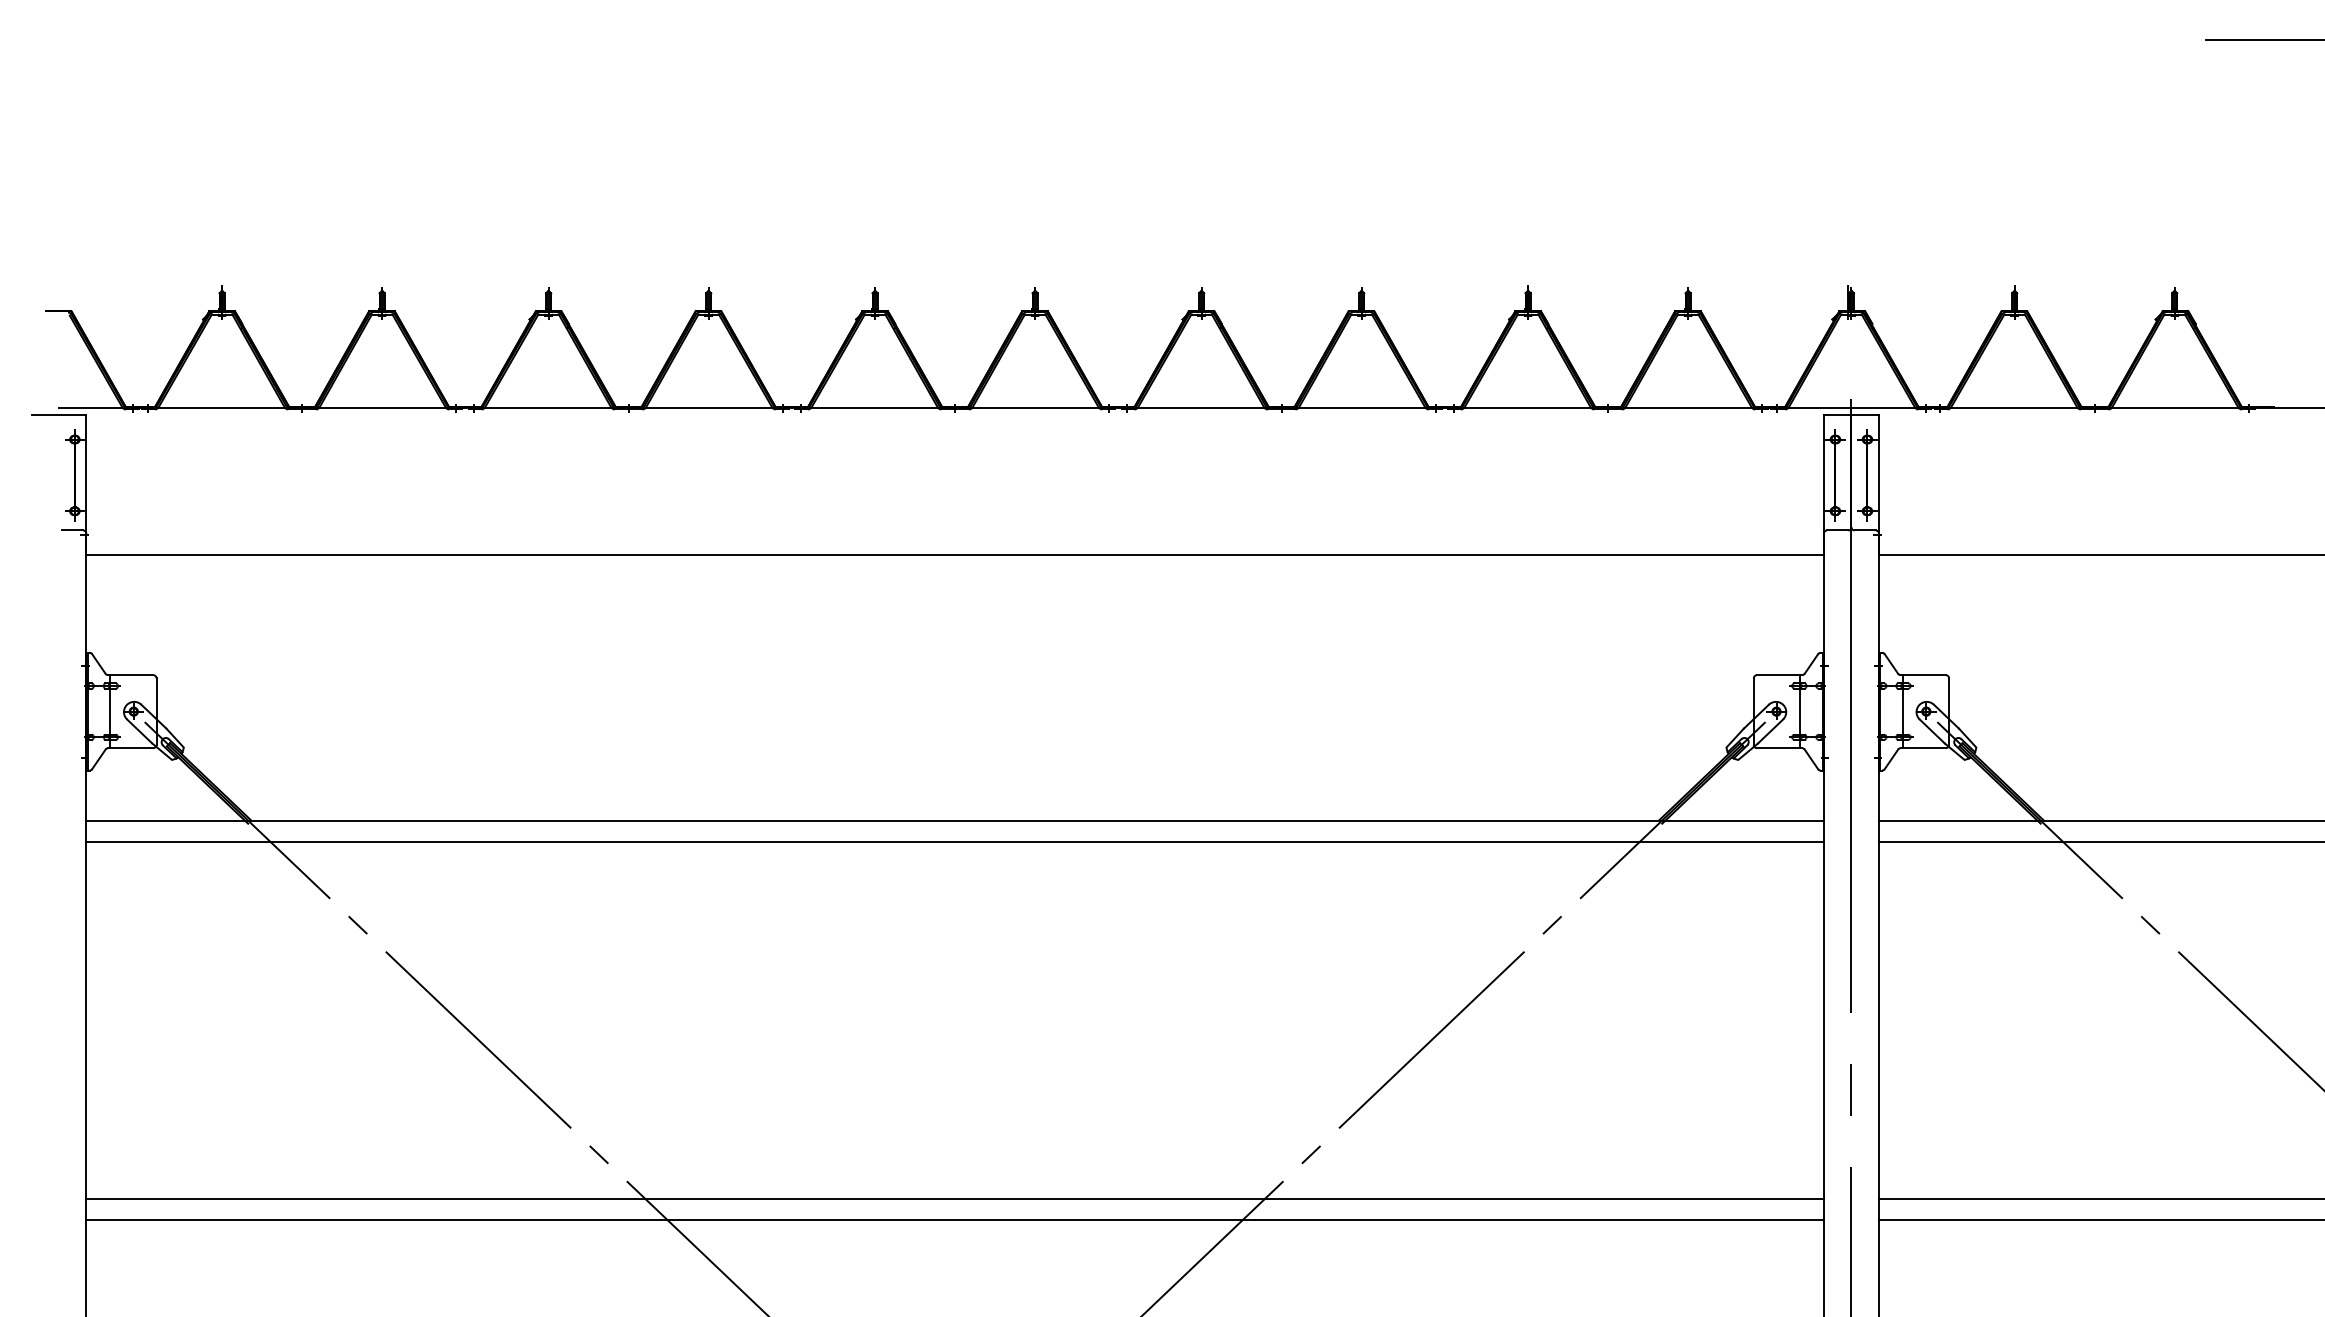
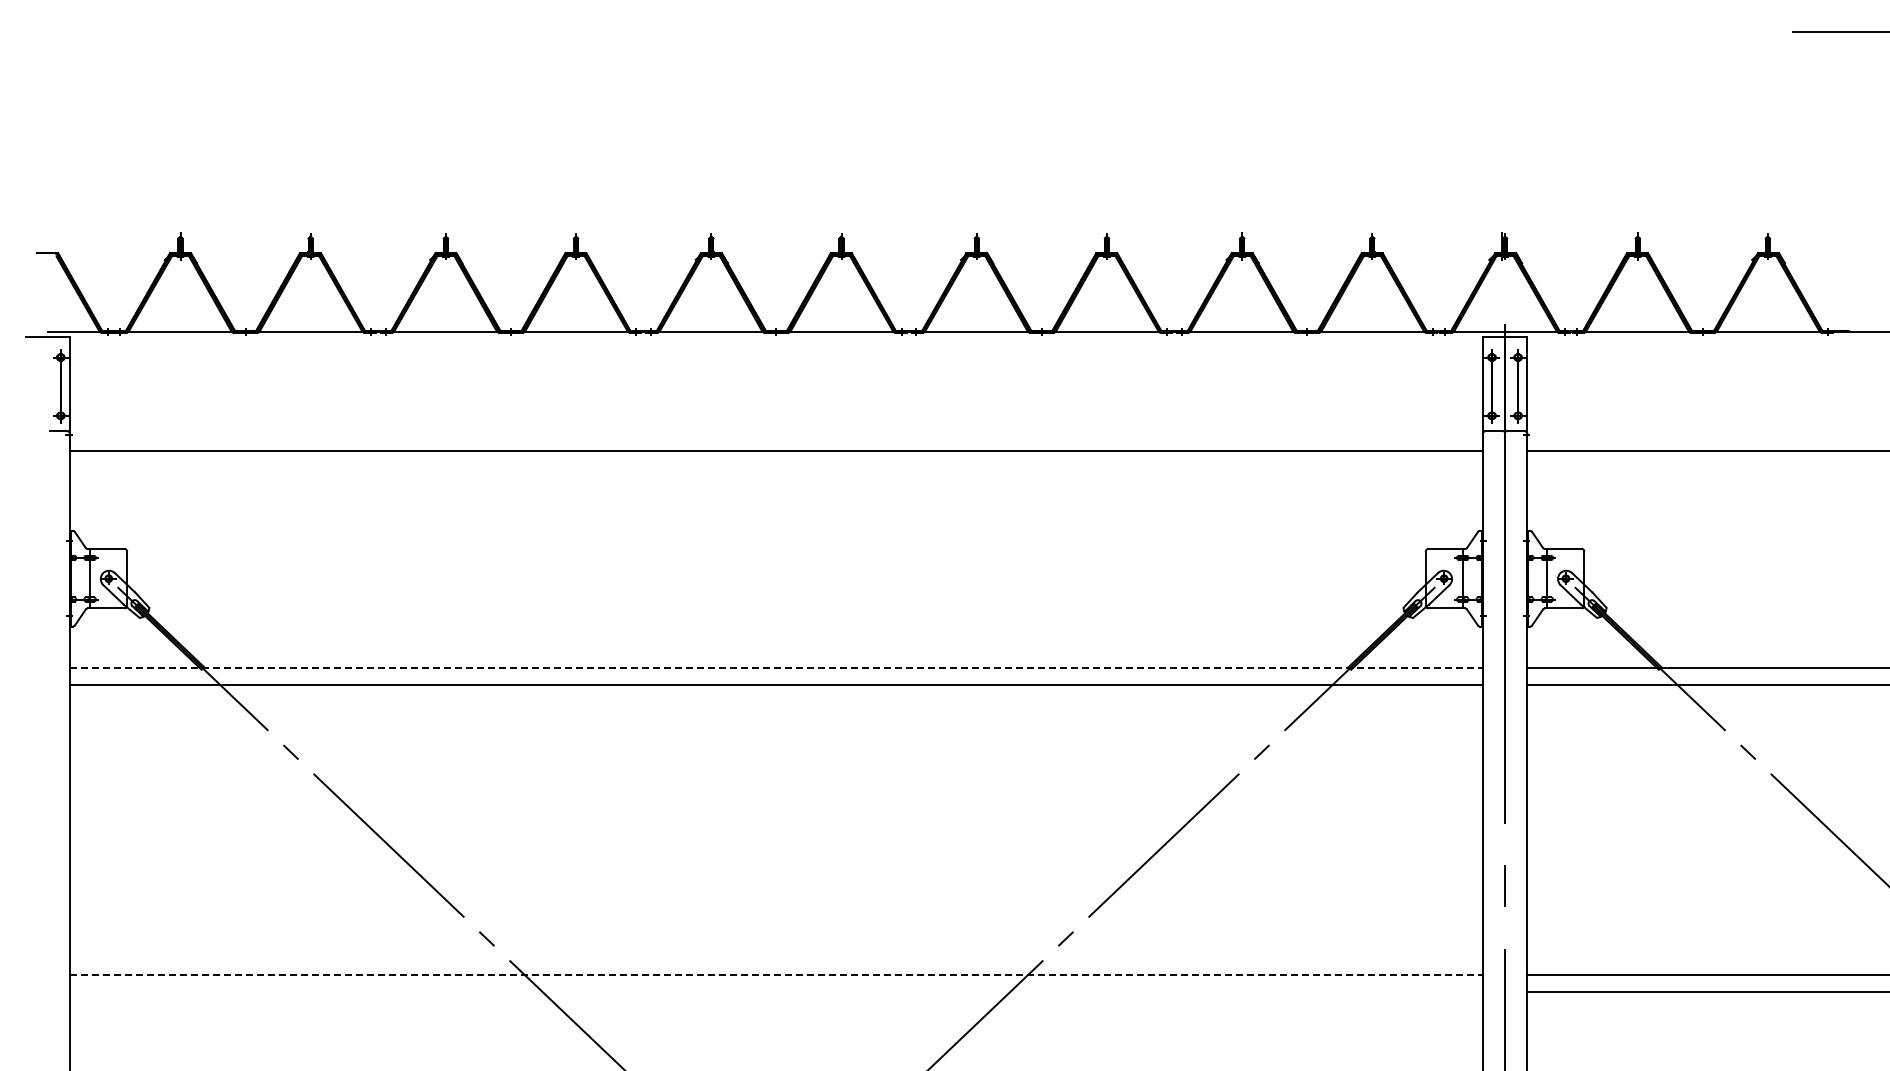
line: (955, 820) -> (776, 667), solid -> dashed
line: (955, 1198) -> (776, 974), solid -> dashed
line: (953, 1219) -> (775, 991), removed

